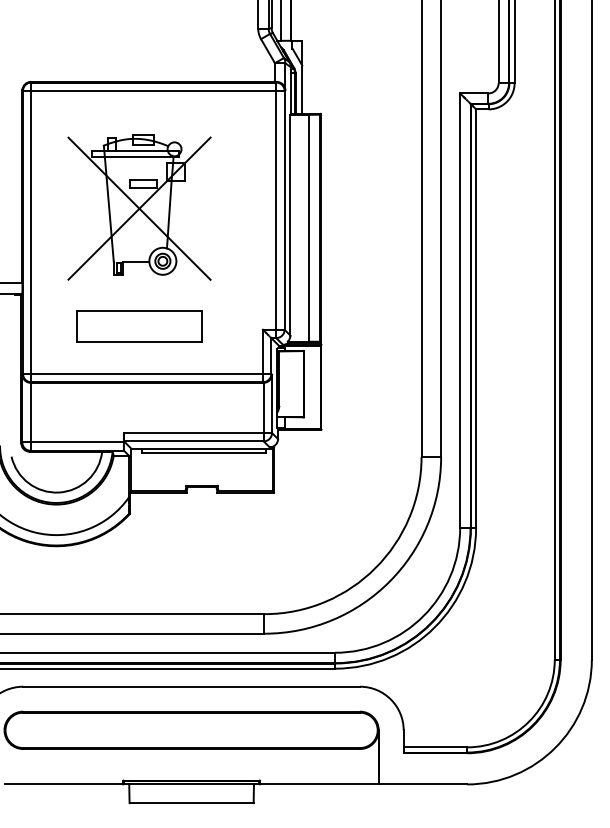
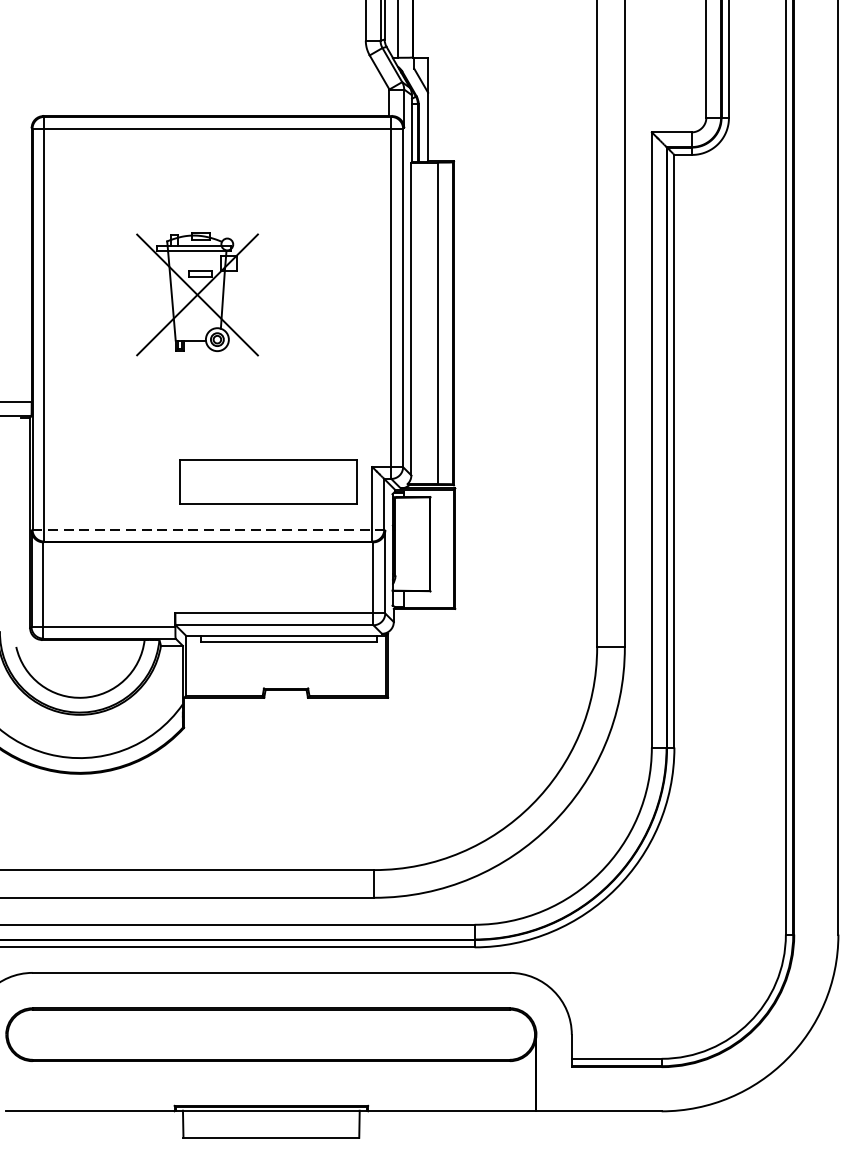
part: (139, 207) -> (197, 293), size x0.6
part: (139, 326) -> (268, 482), moved
line: (147, 373) -> (208, 529), solid -> dashed

